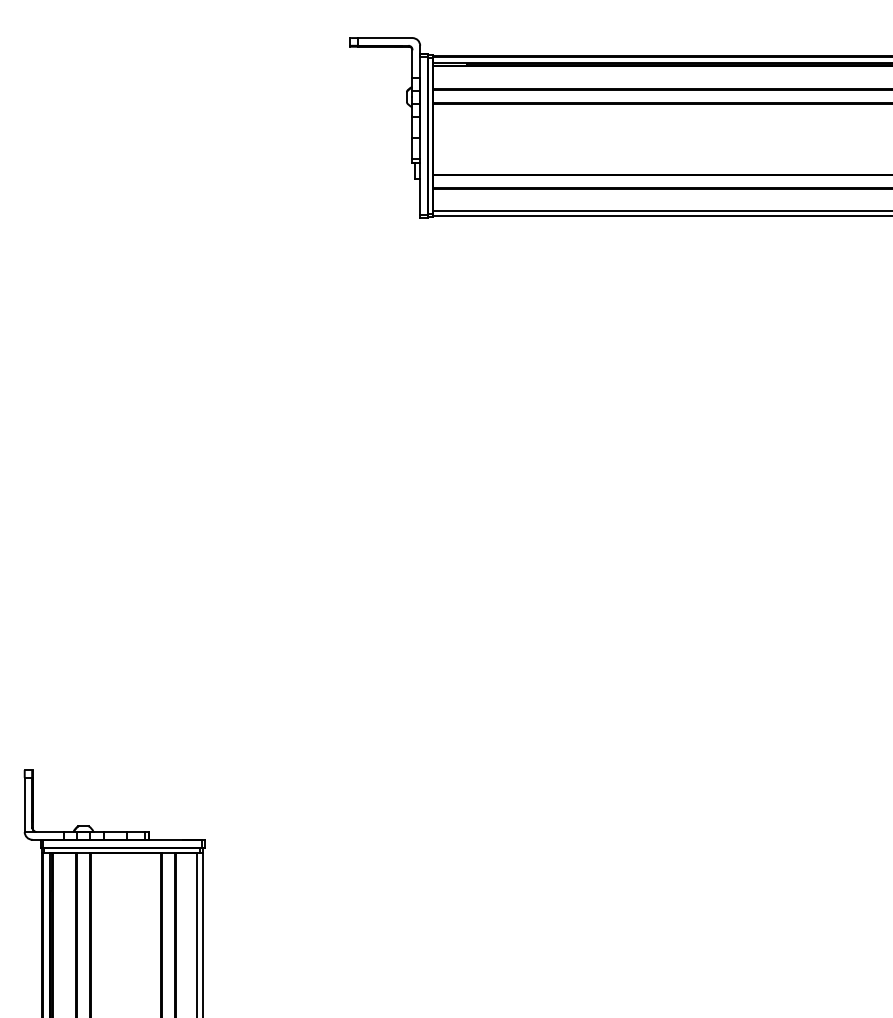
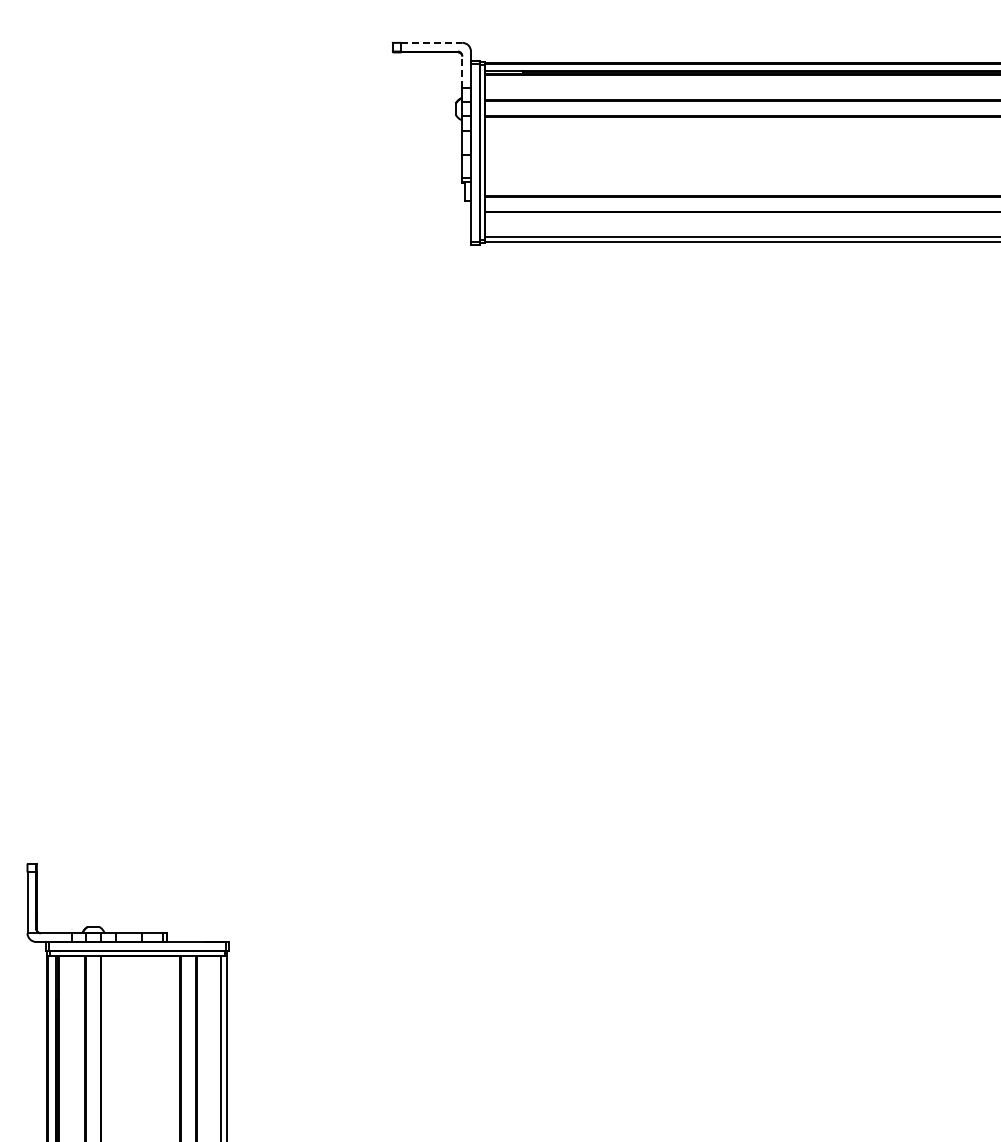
line: (385, 37) -> (432, 42), solid -> dashed
line: (412, 63) -> (462, 71), solid -> dashed

